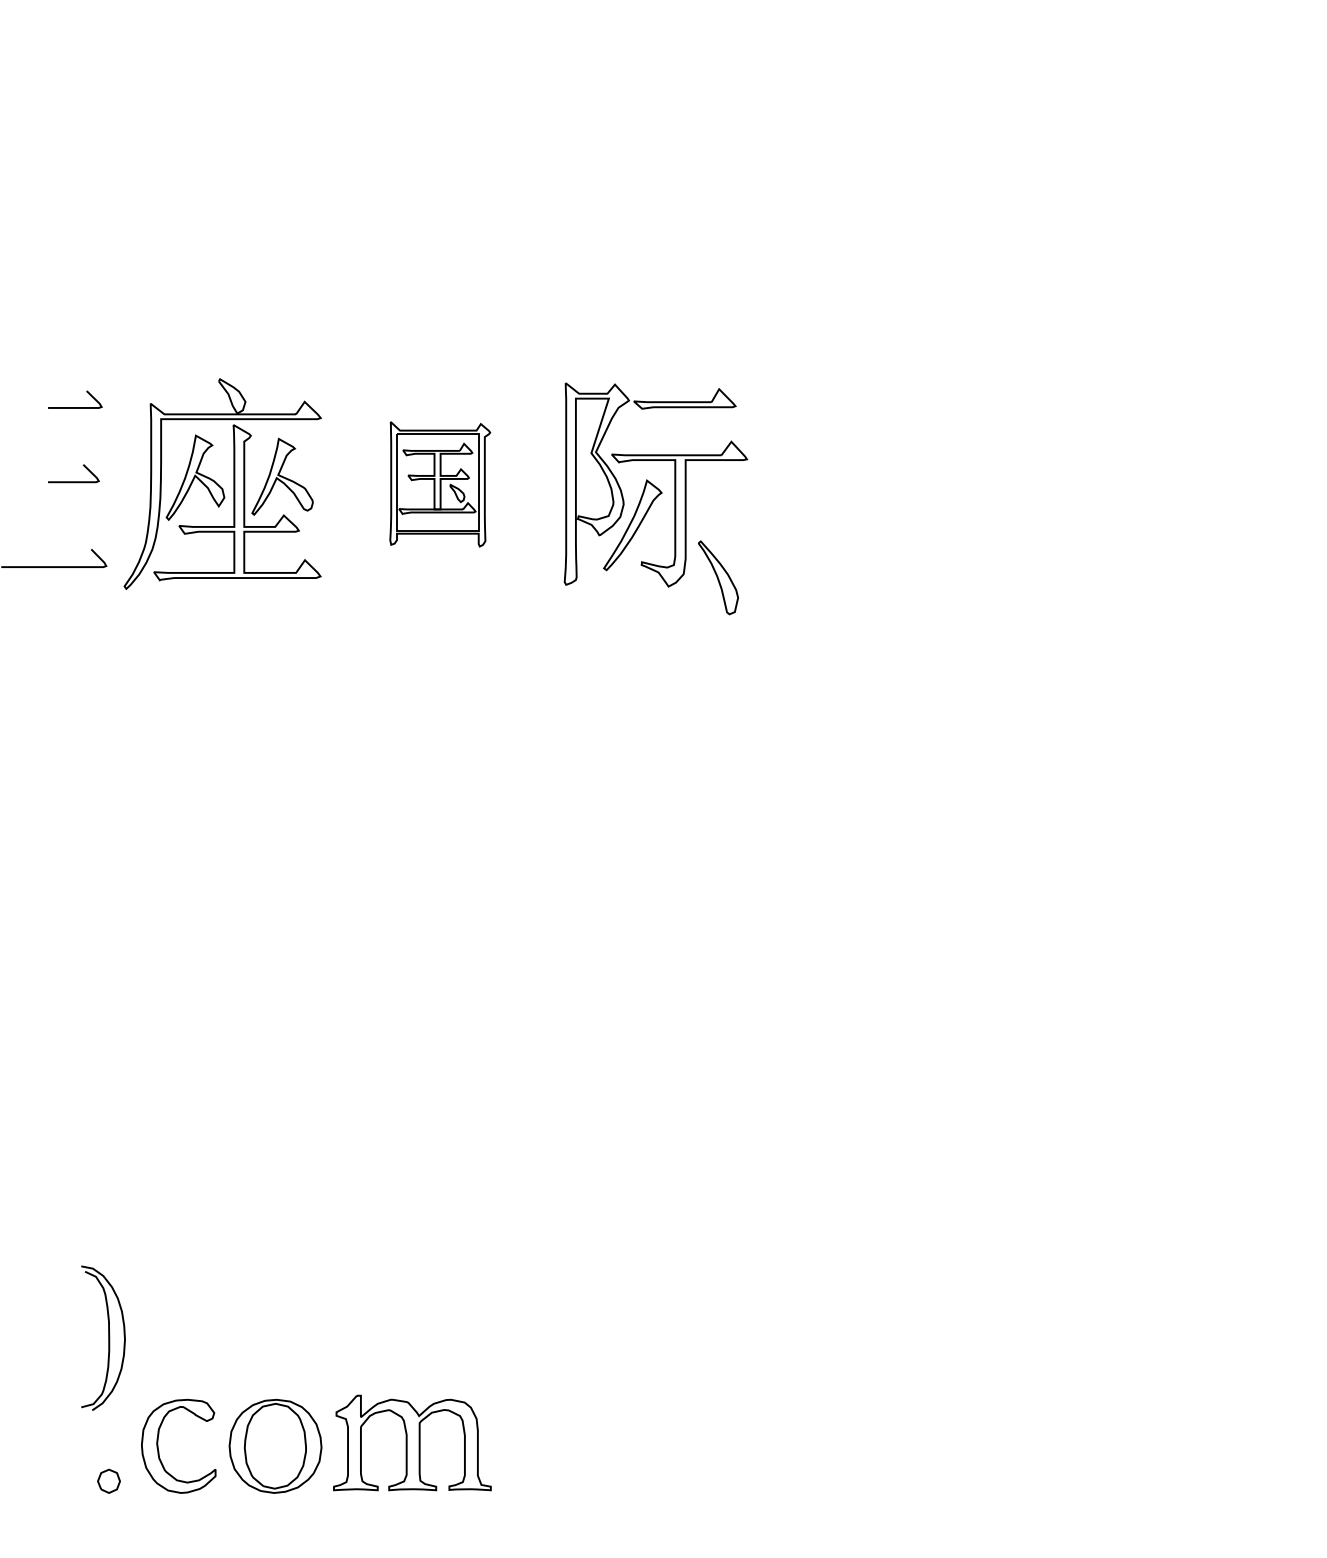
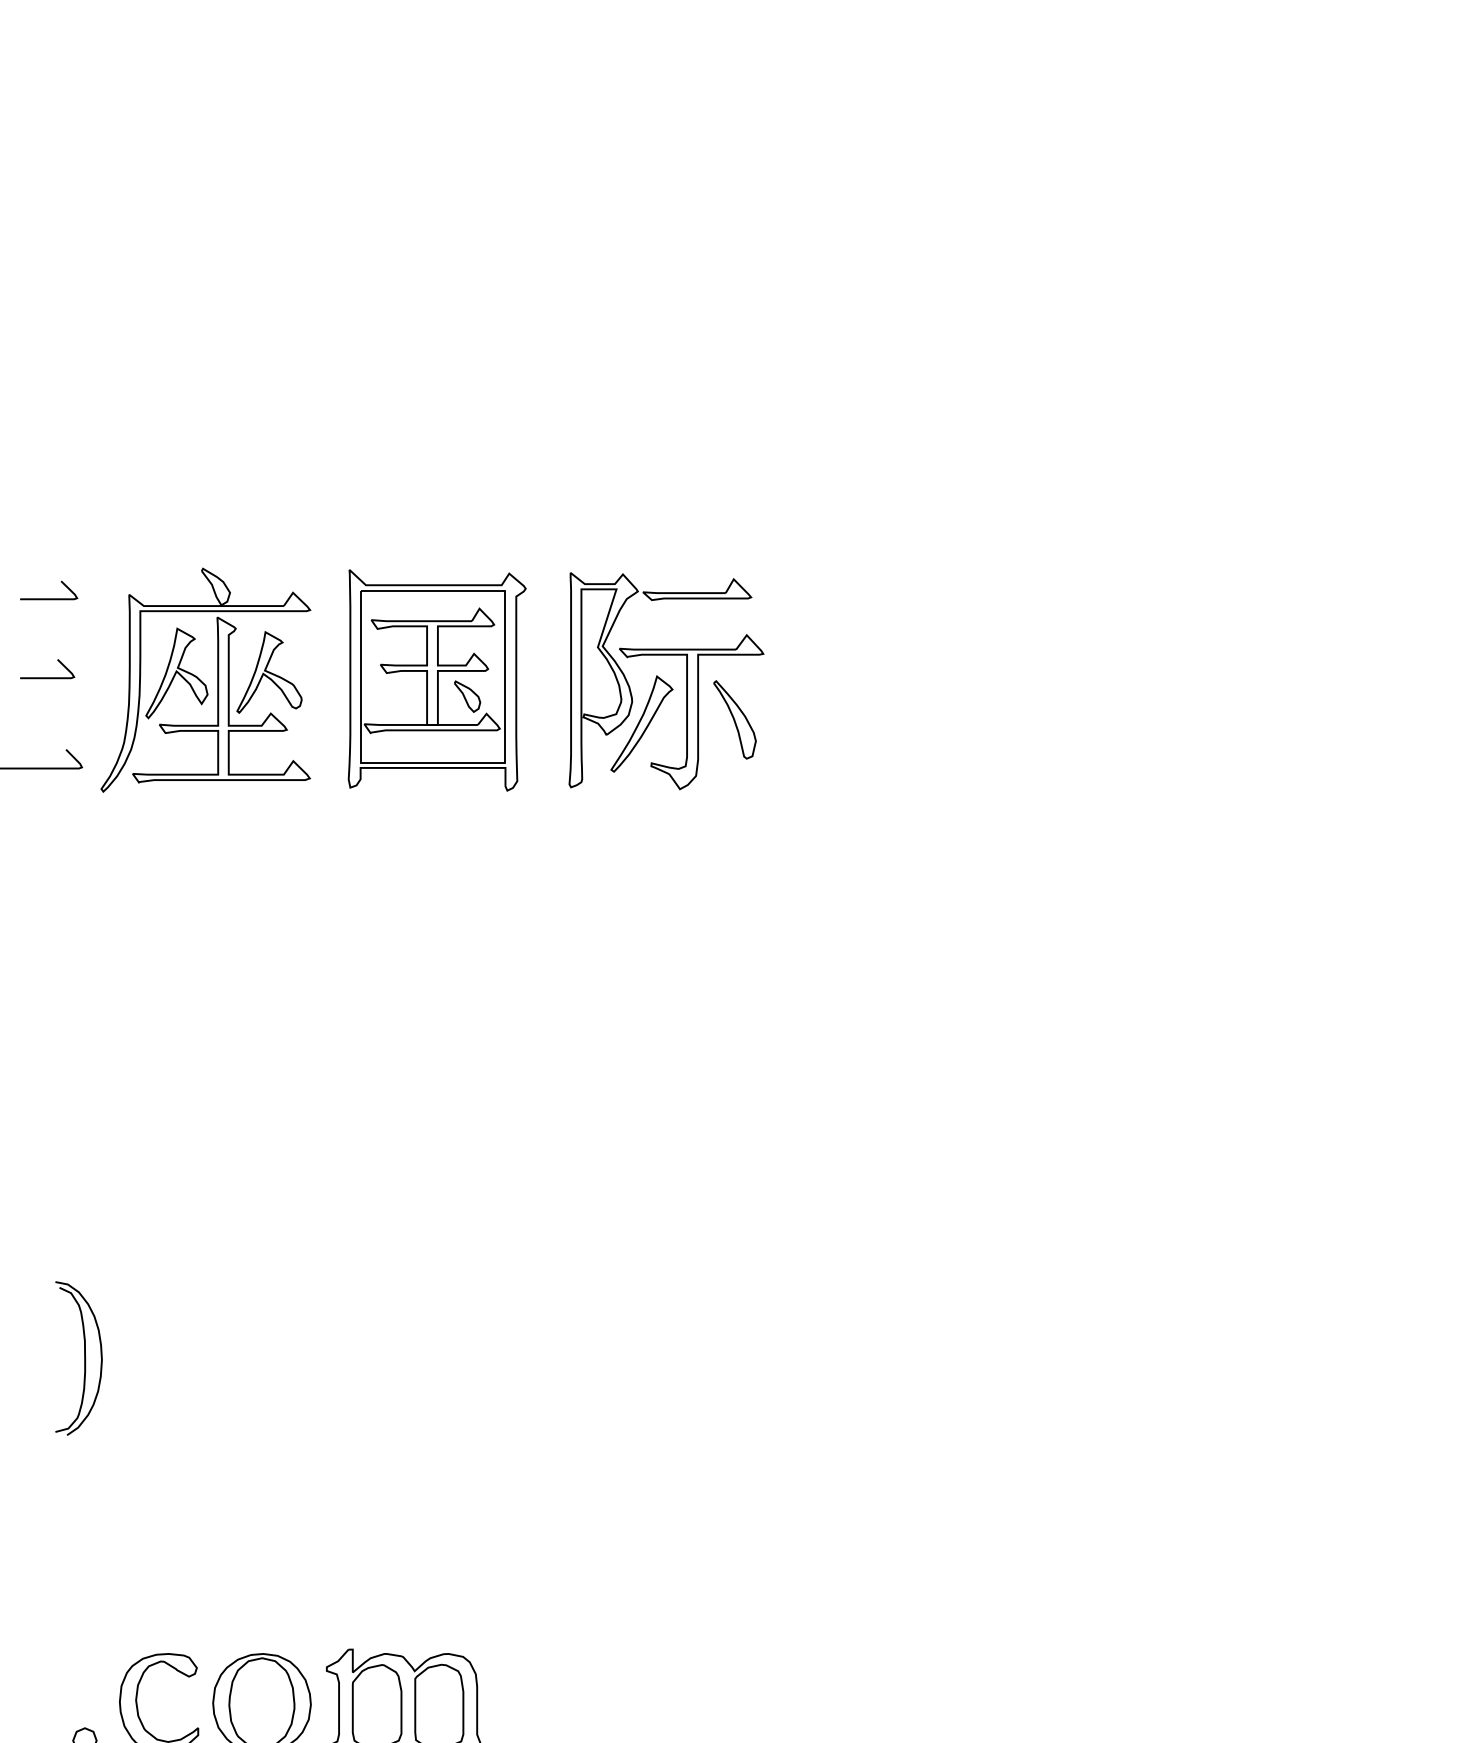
part: (439, 484) -> (436, 680), size x1.67
part: (717, 577) -> (734, 719), moved
part: (102, 1338) -> (78, 1358), moved

